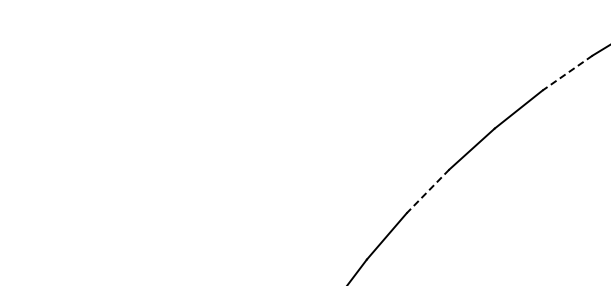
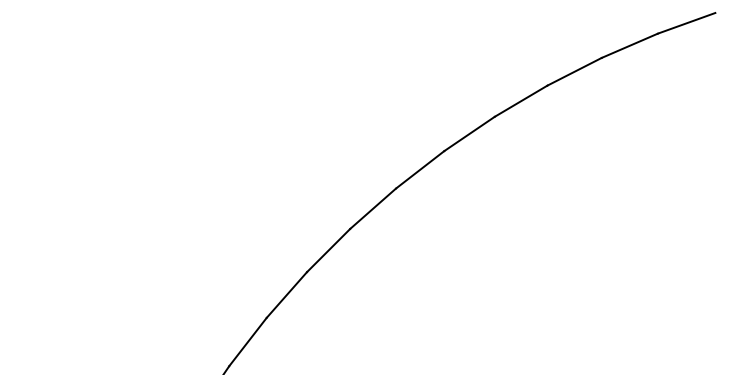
line: (567, 73) -> (521, 101), dashed -> solid
line: (428, 191) -> (373, 208), dashed -> solid

